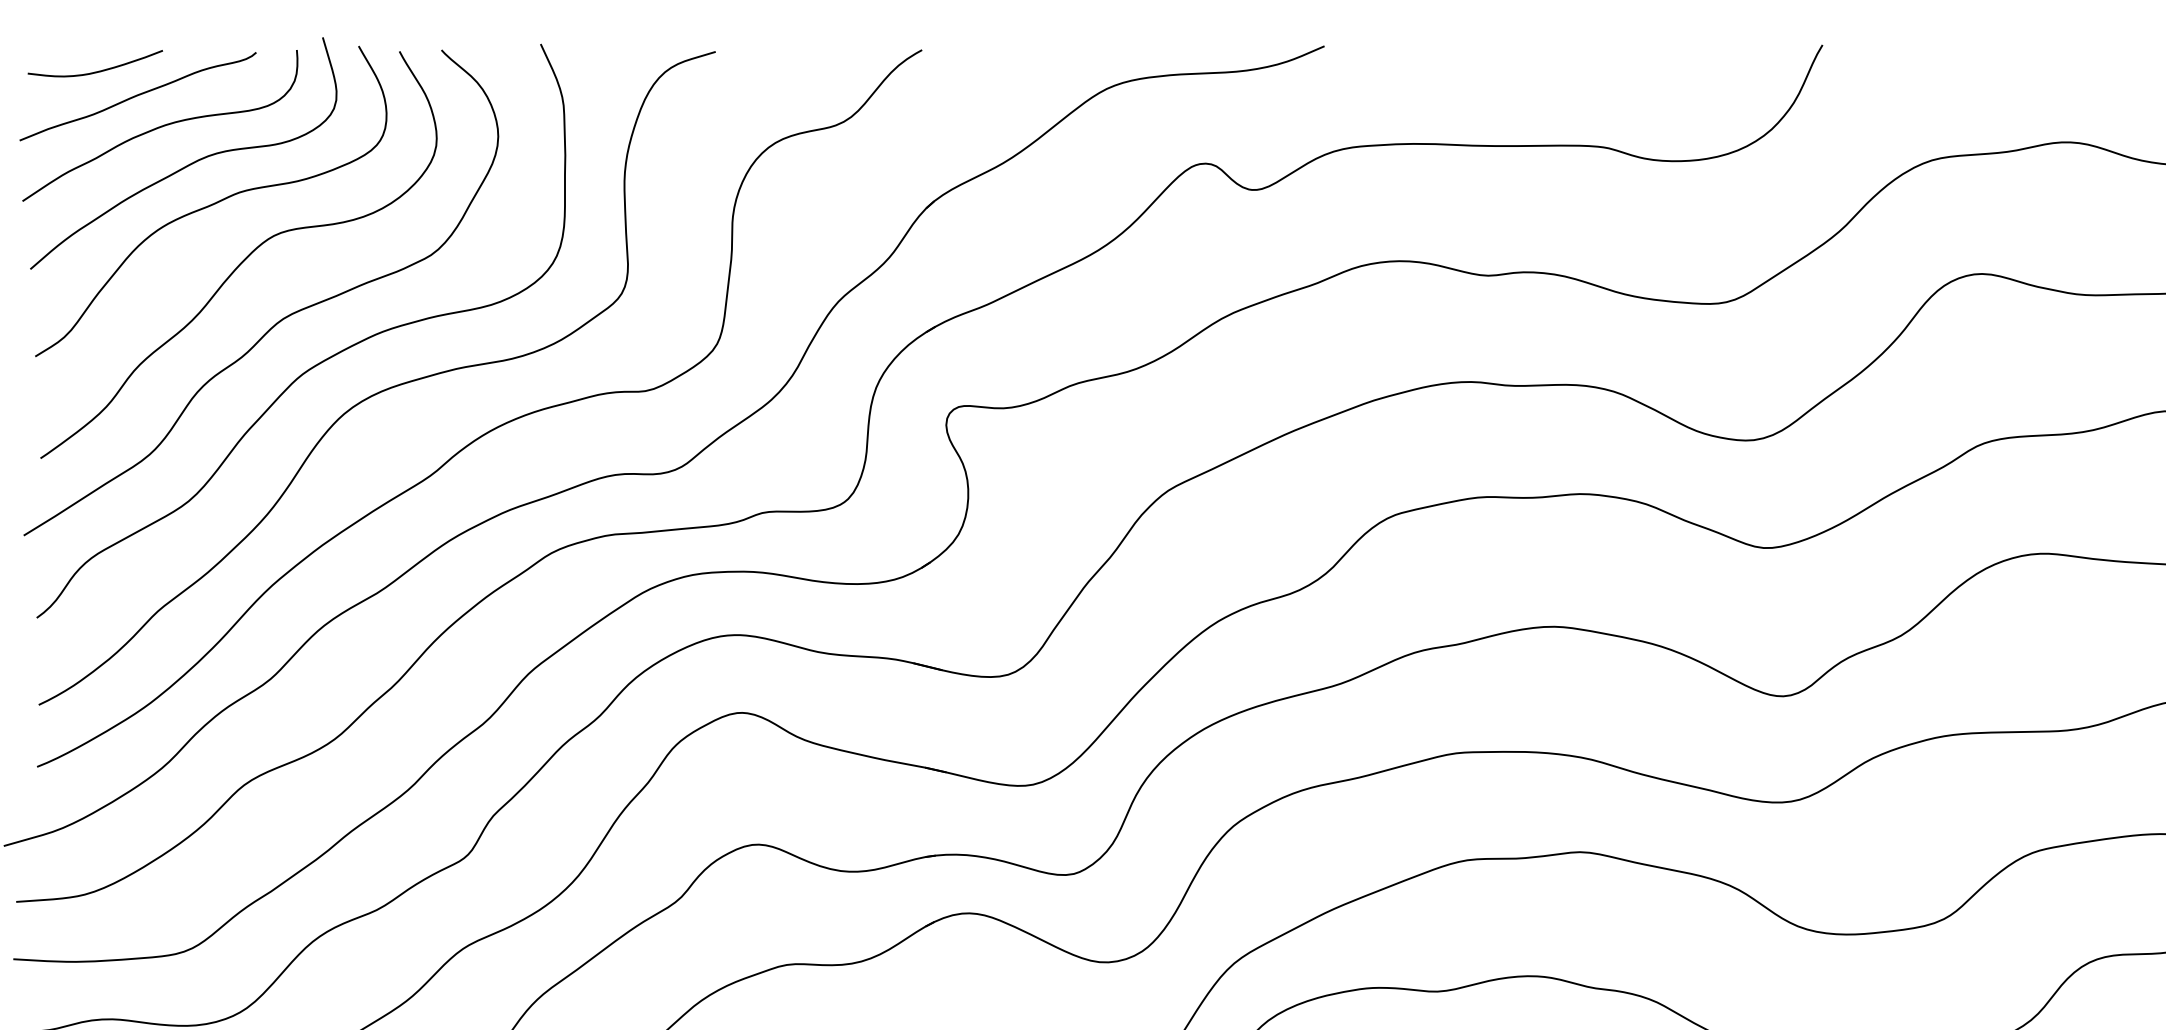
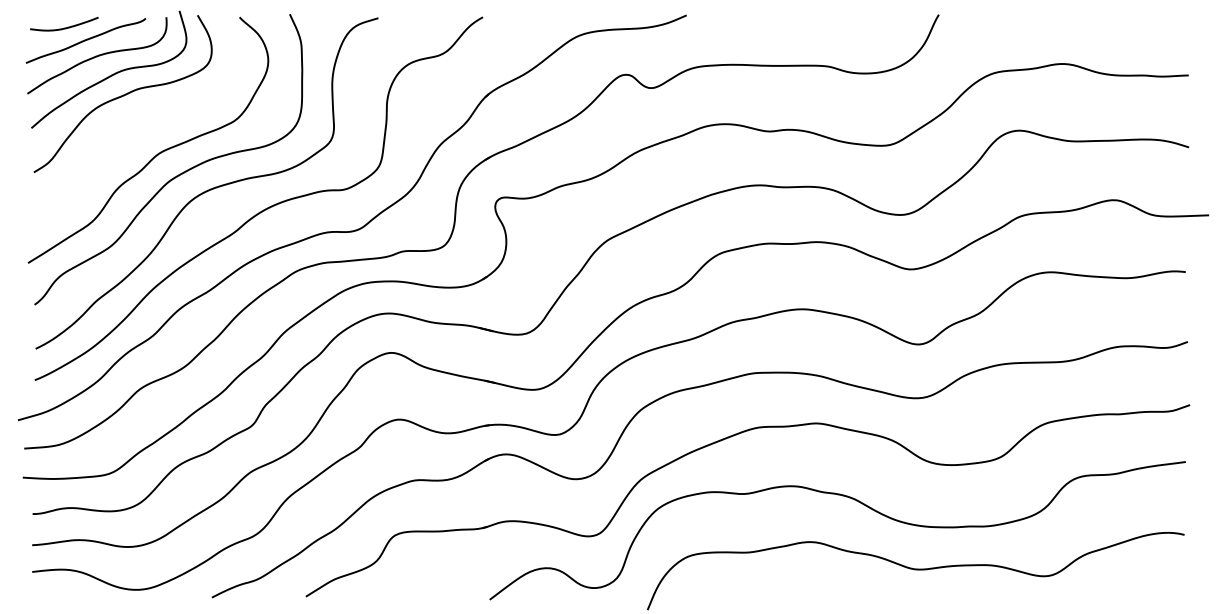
curve: (243, 257) -> (139, 122), removed

